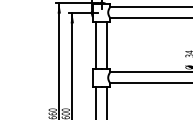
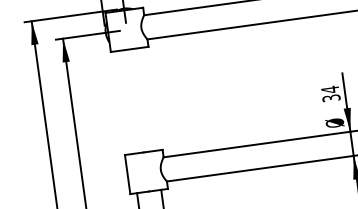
line: (96, 44) -> (125, 100), removed
line: (107, 44) -> (149, 97), removed

